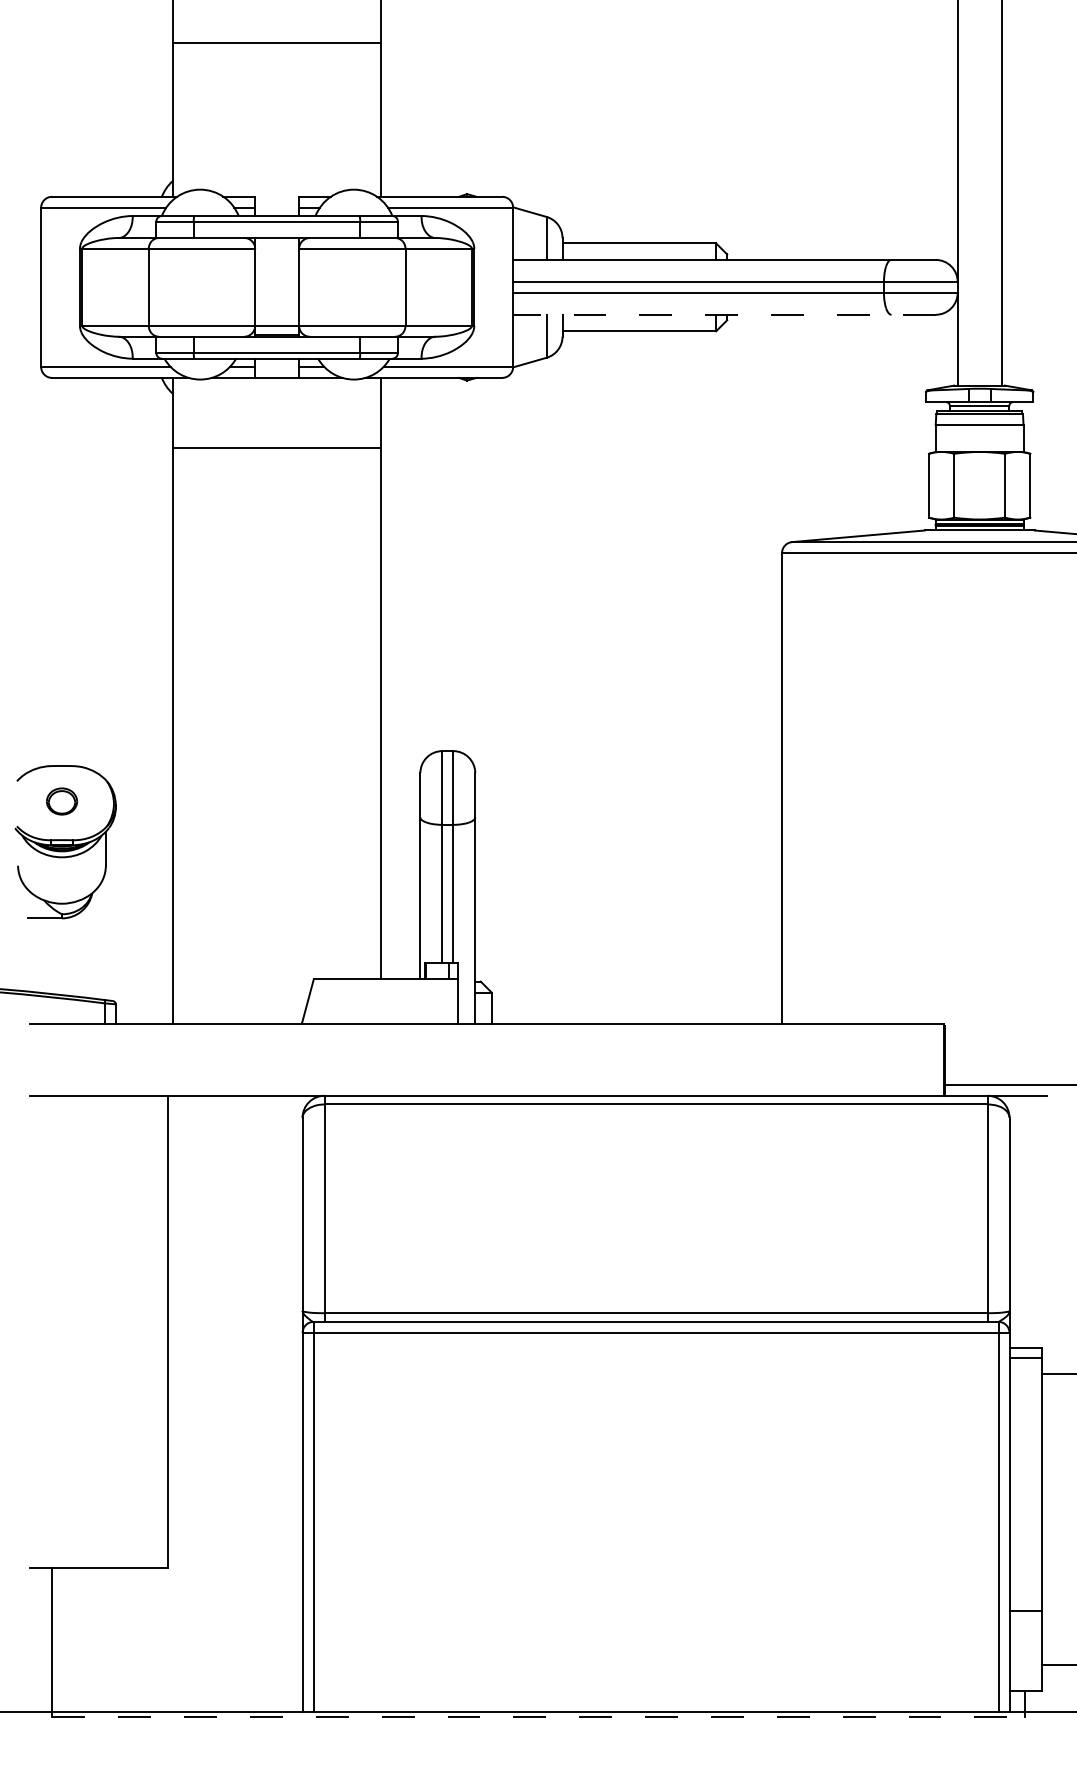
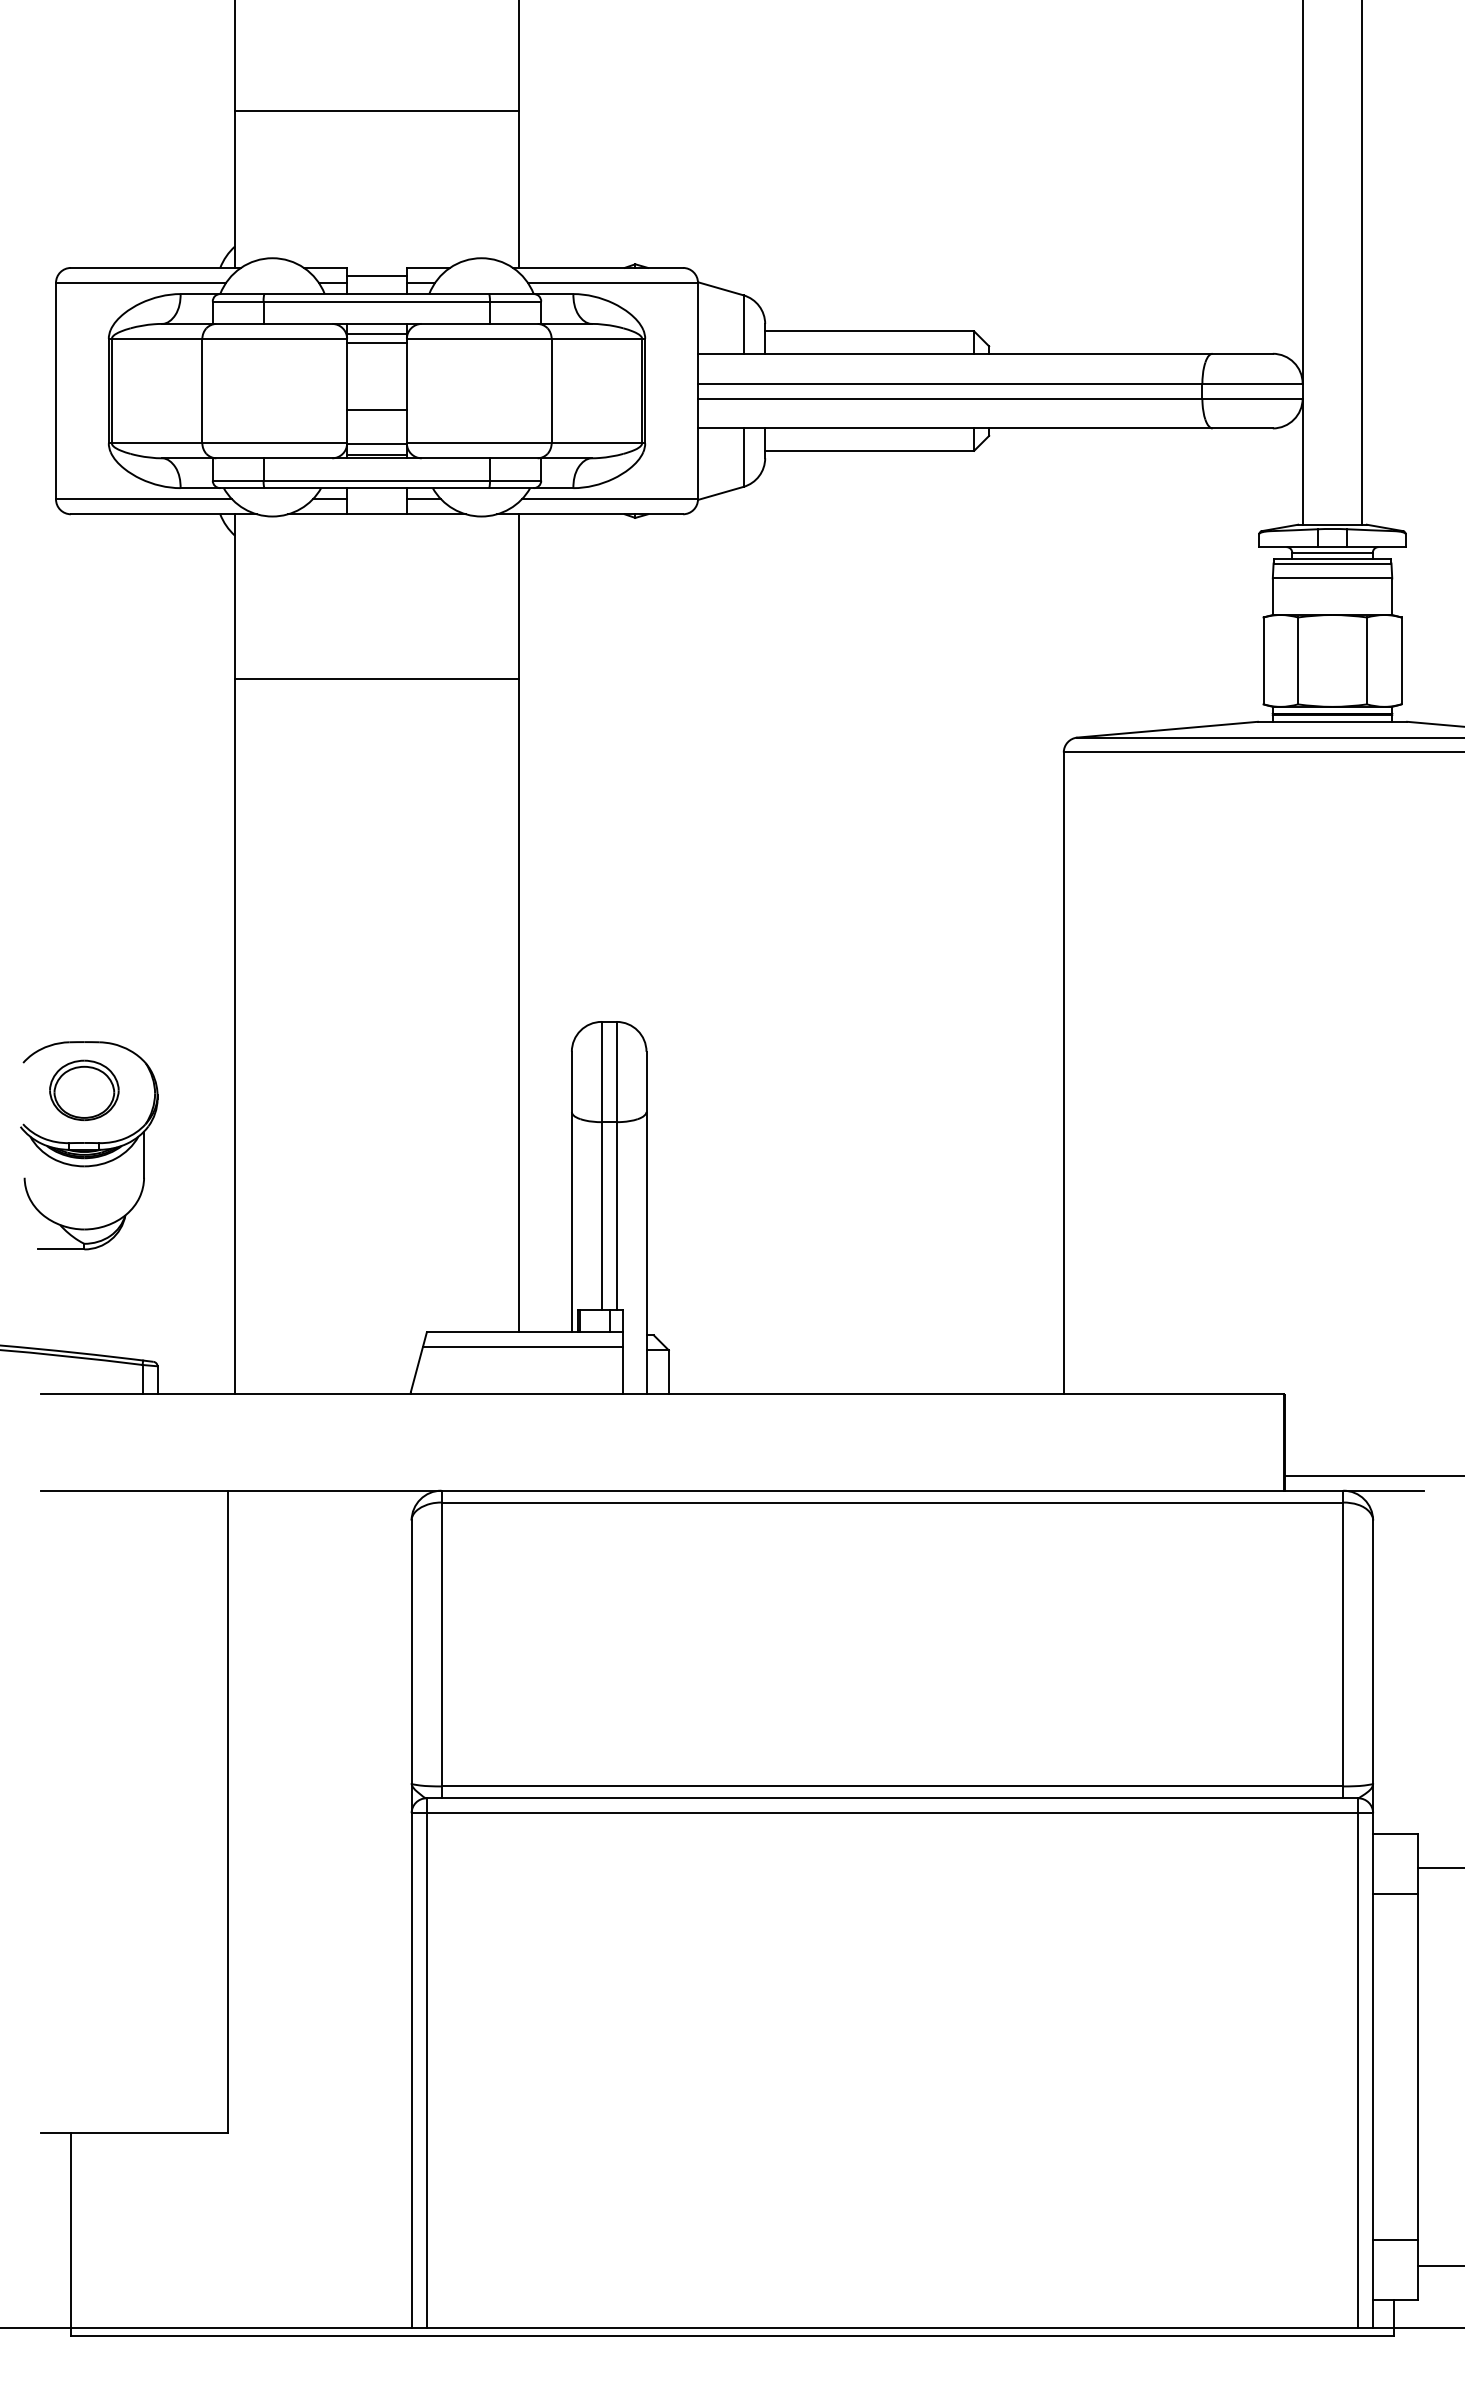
line: (276, 42) -> (376, 111), moved
line: (276, 202) -> (376, 275), added
line: (276, 245) -> (376, 334), added
line: (276, 251) -> (376, 342), added
line: (276, 300) -> (376, 409), added
line: (723, 314) -> (984, 428), dashed -> solid
line: (276, 447) -> (376, 678), moved
part: (62, 801) -> (84, 1090), size x1.67
line: (384, 990) -> (522, 1347), added
line: (1025, 1358) -> (1395, 1893), moved
line: (1025, 1611) -> (1395, 2240), moved
line: (539, 1716) -> (733, 2335), dashed -> solid

